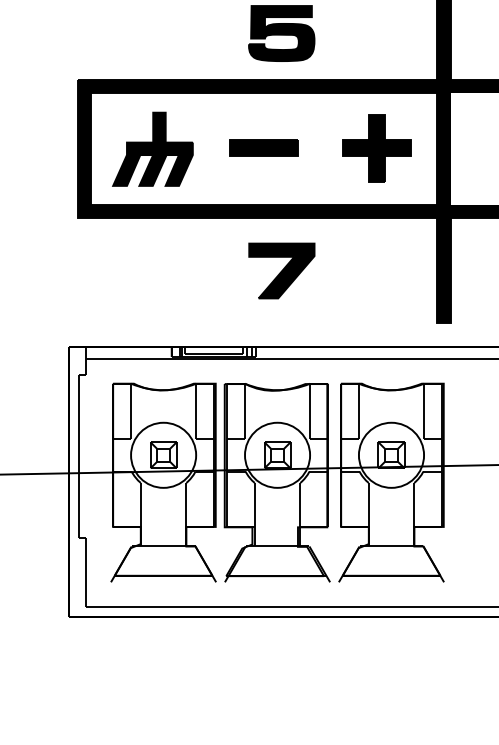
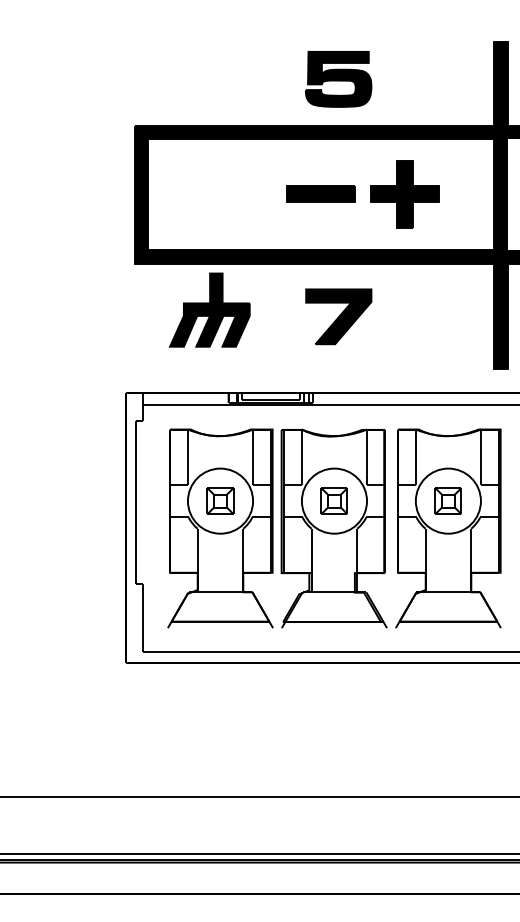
part: (152, 148) -> (209, 309), moved
part: (376, 148) -> (404, 194), moved

